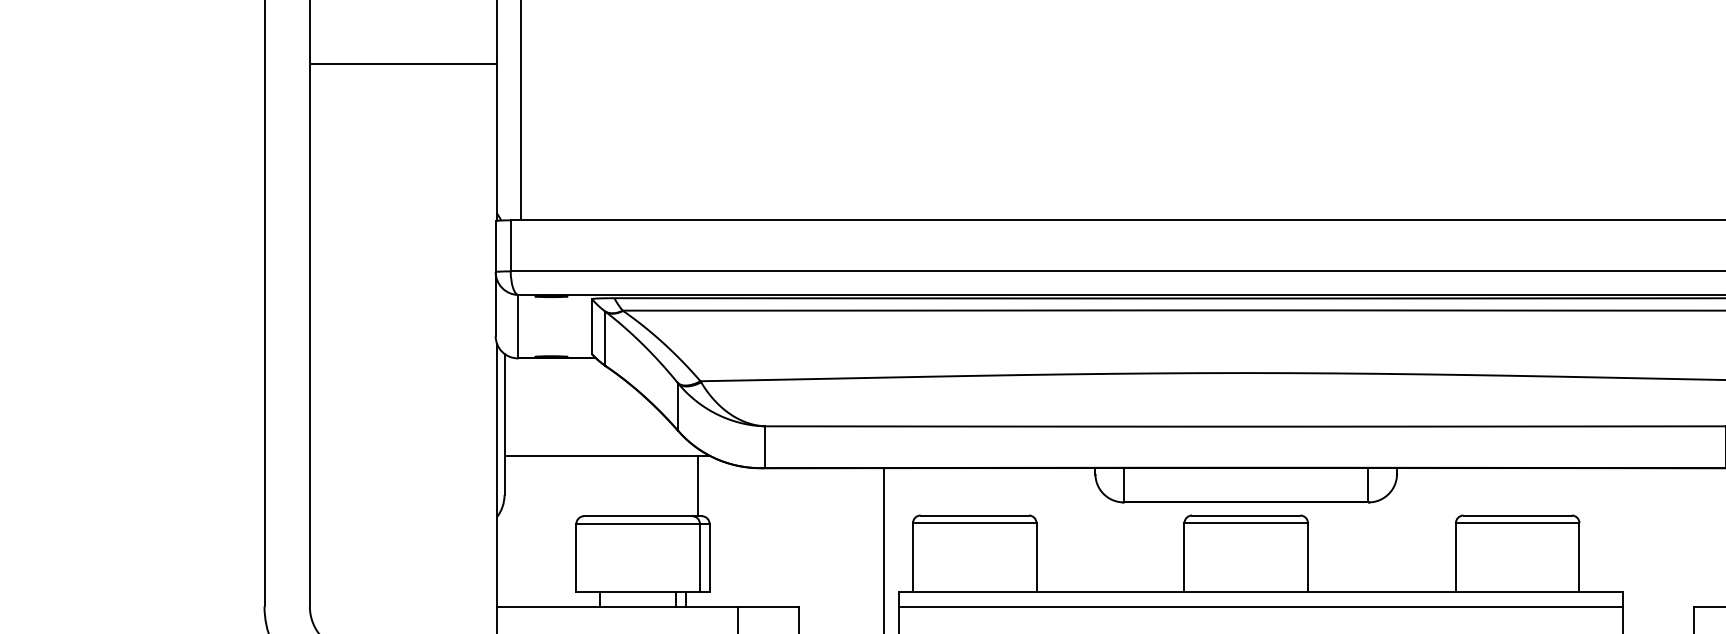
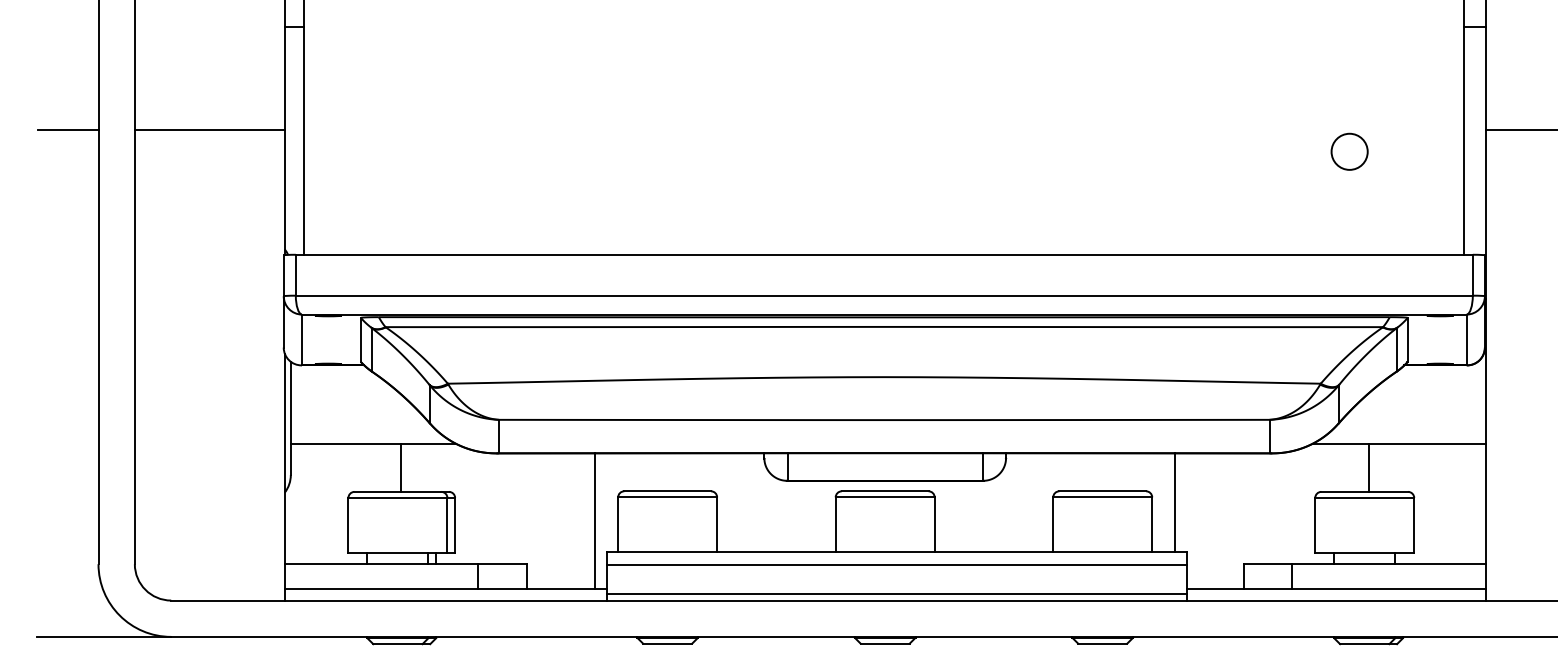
line: (225, 64) -> (67, 129), added
line: (698, 485) -> (401, 467), moved
line: (1608, 529) -> (1175, 502), added

